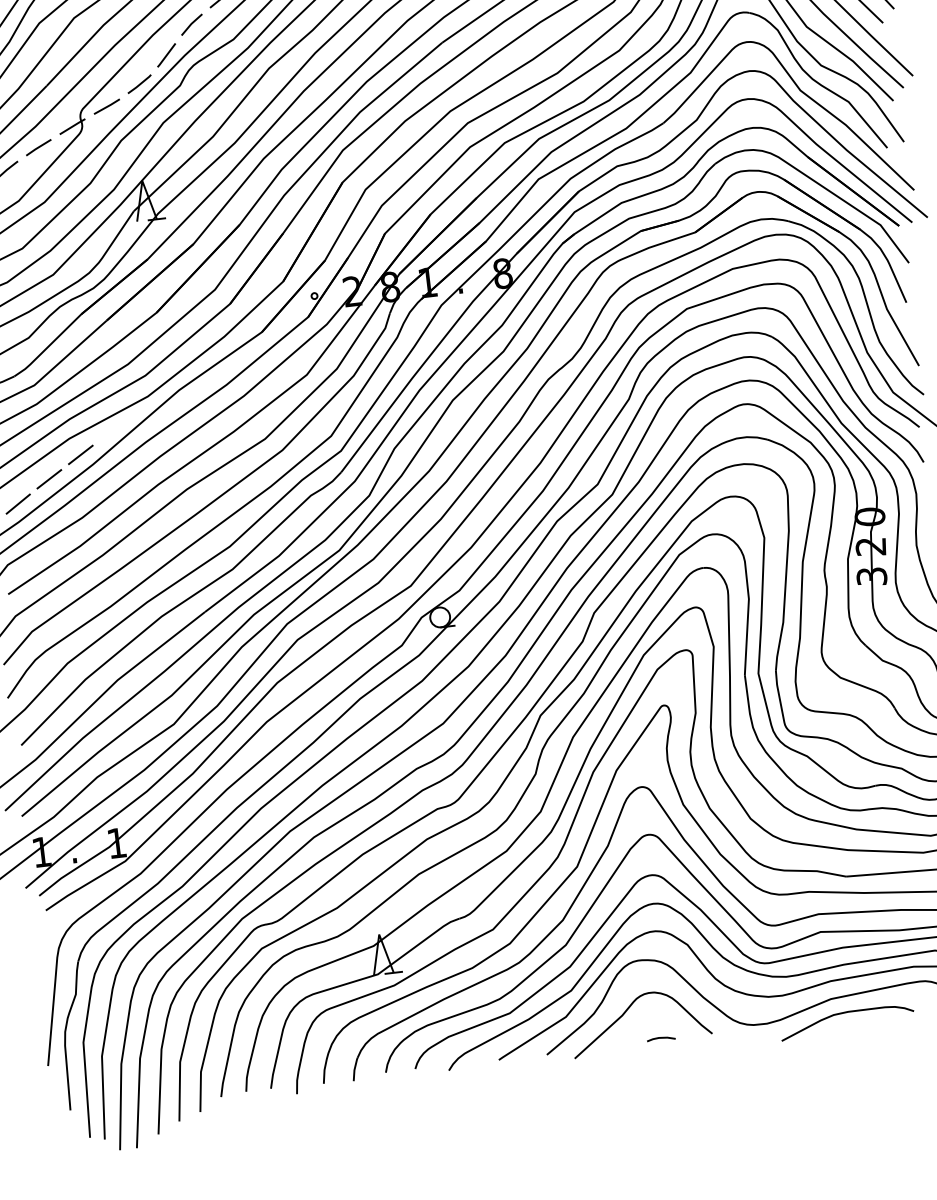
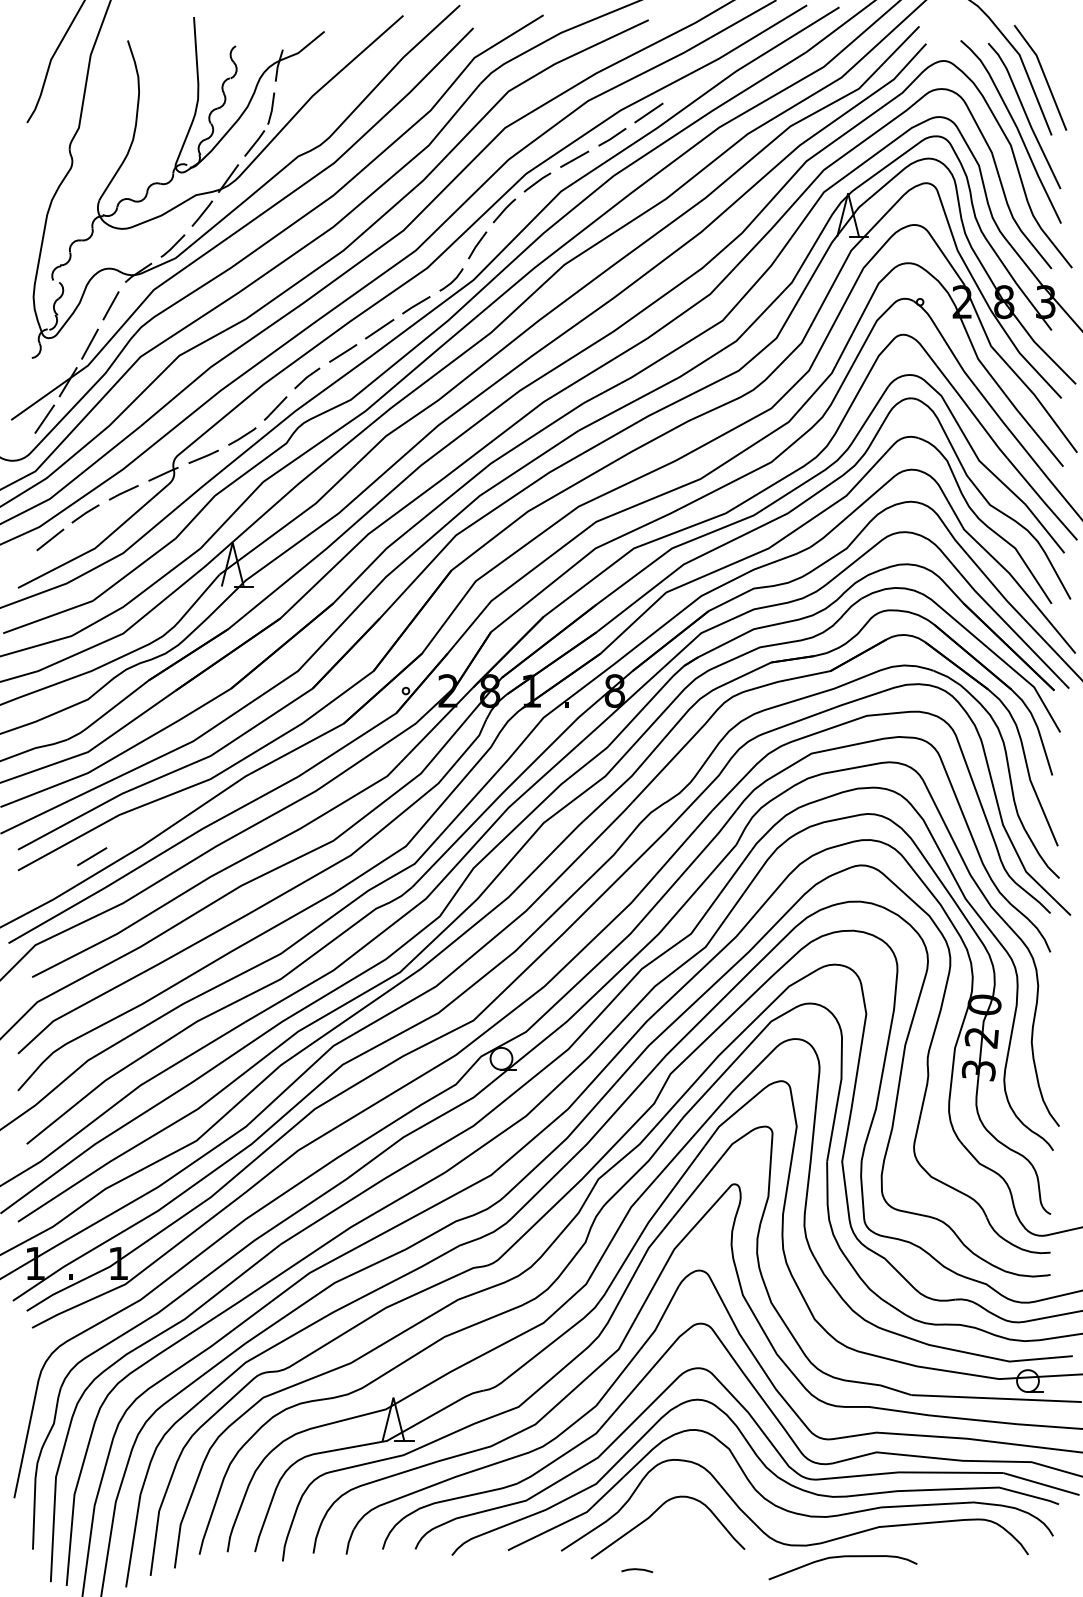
line: (80, 454) -> (129, 833), removed
line: (17, 503) -> (54, 879), removed
curve: (845, 1013) -> (842, 1557), moved
line: (661, 1038) -> (637, 1570), moved

